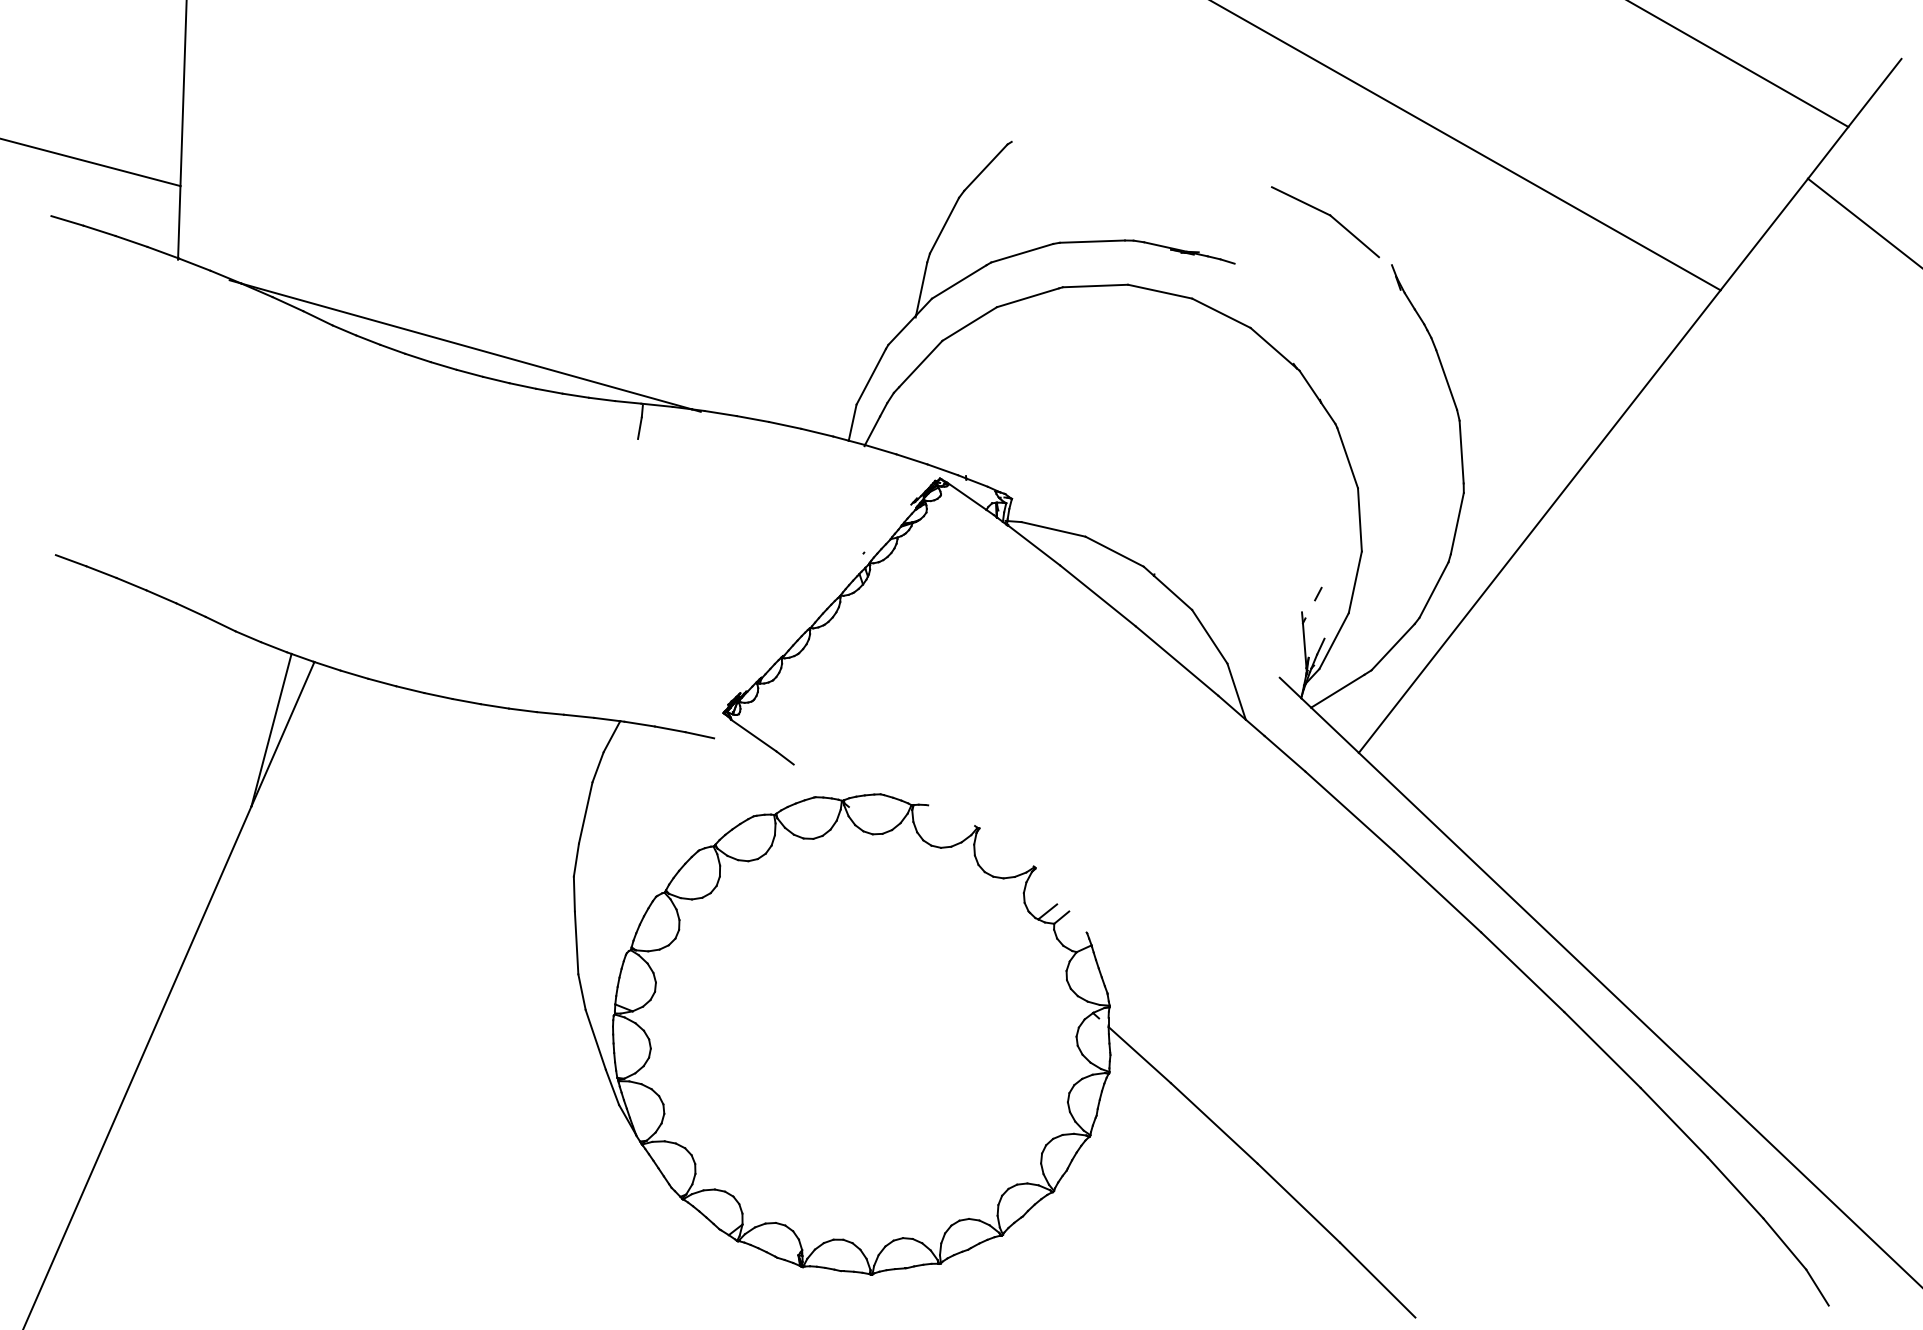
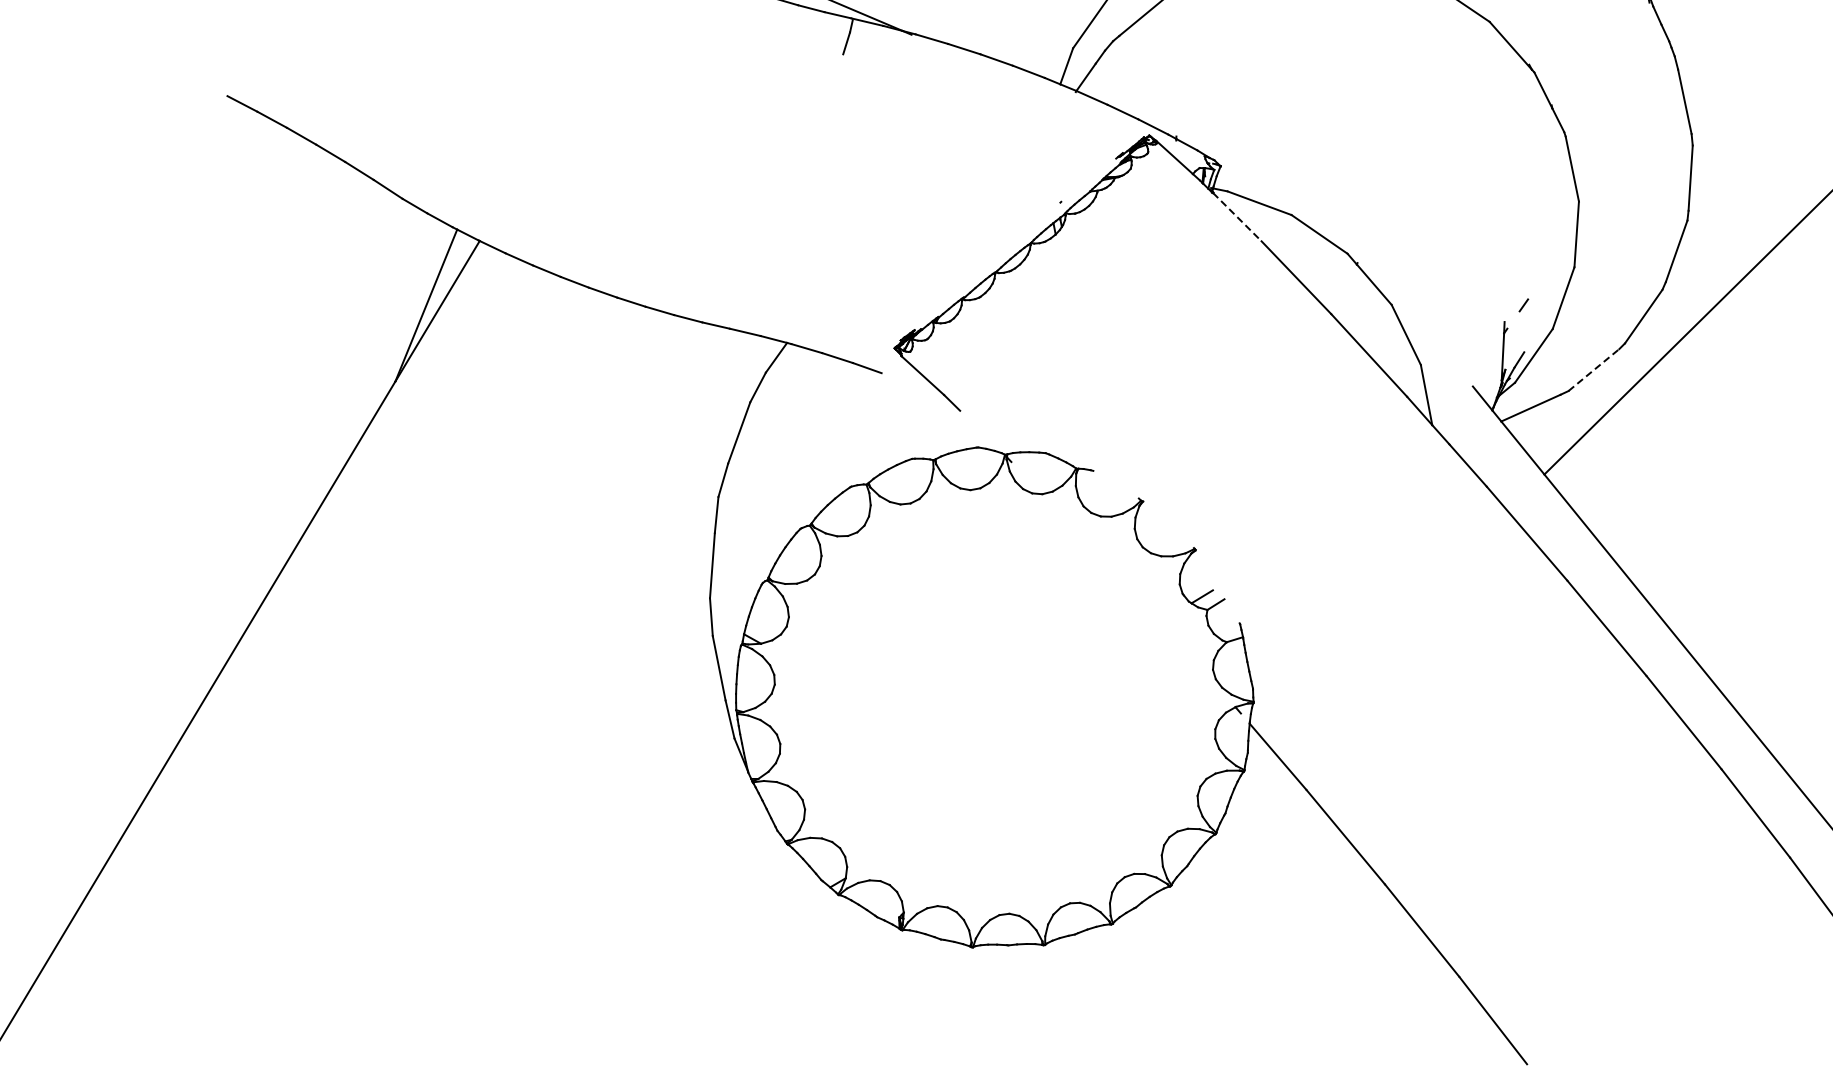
line: (1034, 545) -> (1237, 217), solid -> dashed
line: (1393, 647) -> (1594, 370), solid -> dashed

